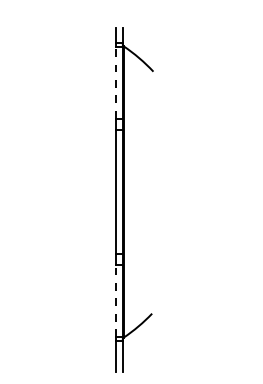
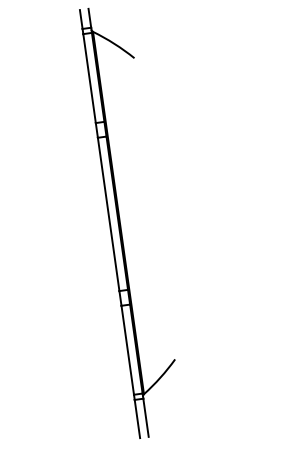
line: (115, 82) -> (89, 78), dashed -> solid
line: (115, 301) -> (127, 350), dashed -> solid

